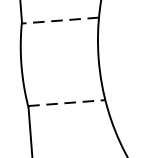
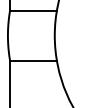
line: (60, 20) -> (33, 10), dashed -> solid
line: (66, 102) -> (33, 60), dashed -> solid

